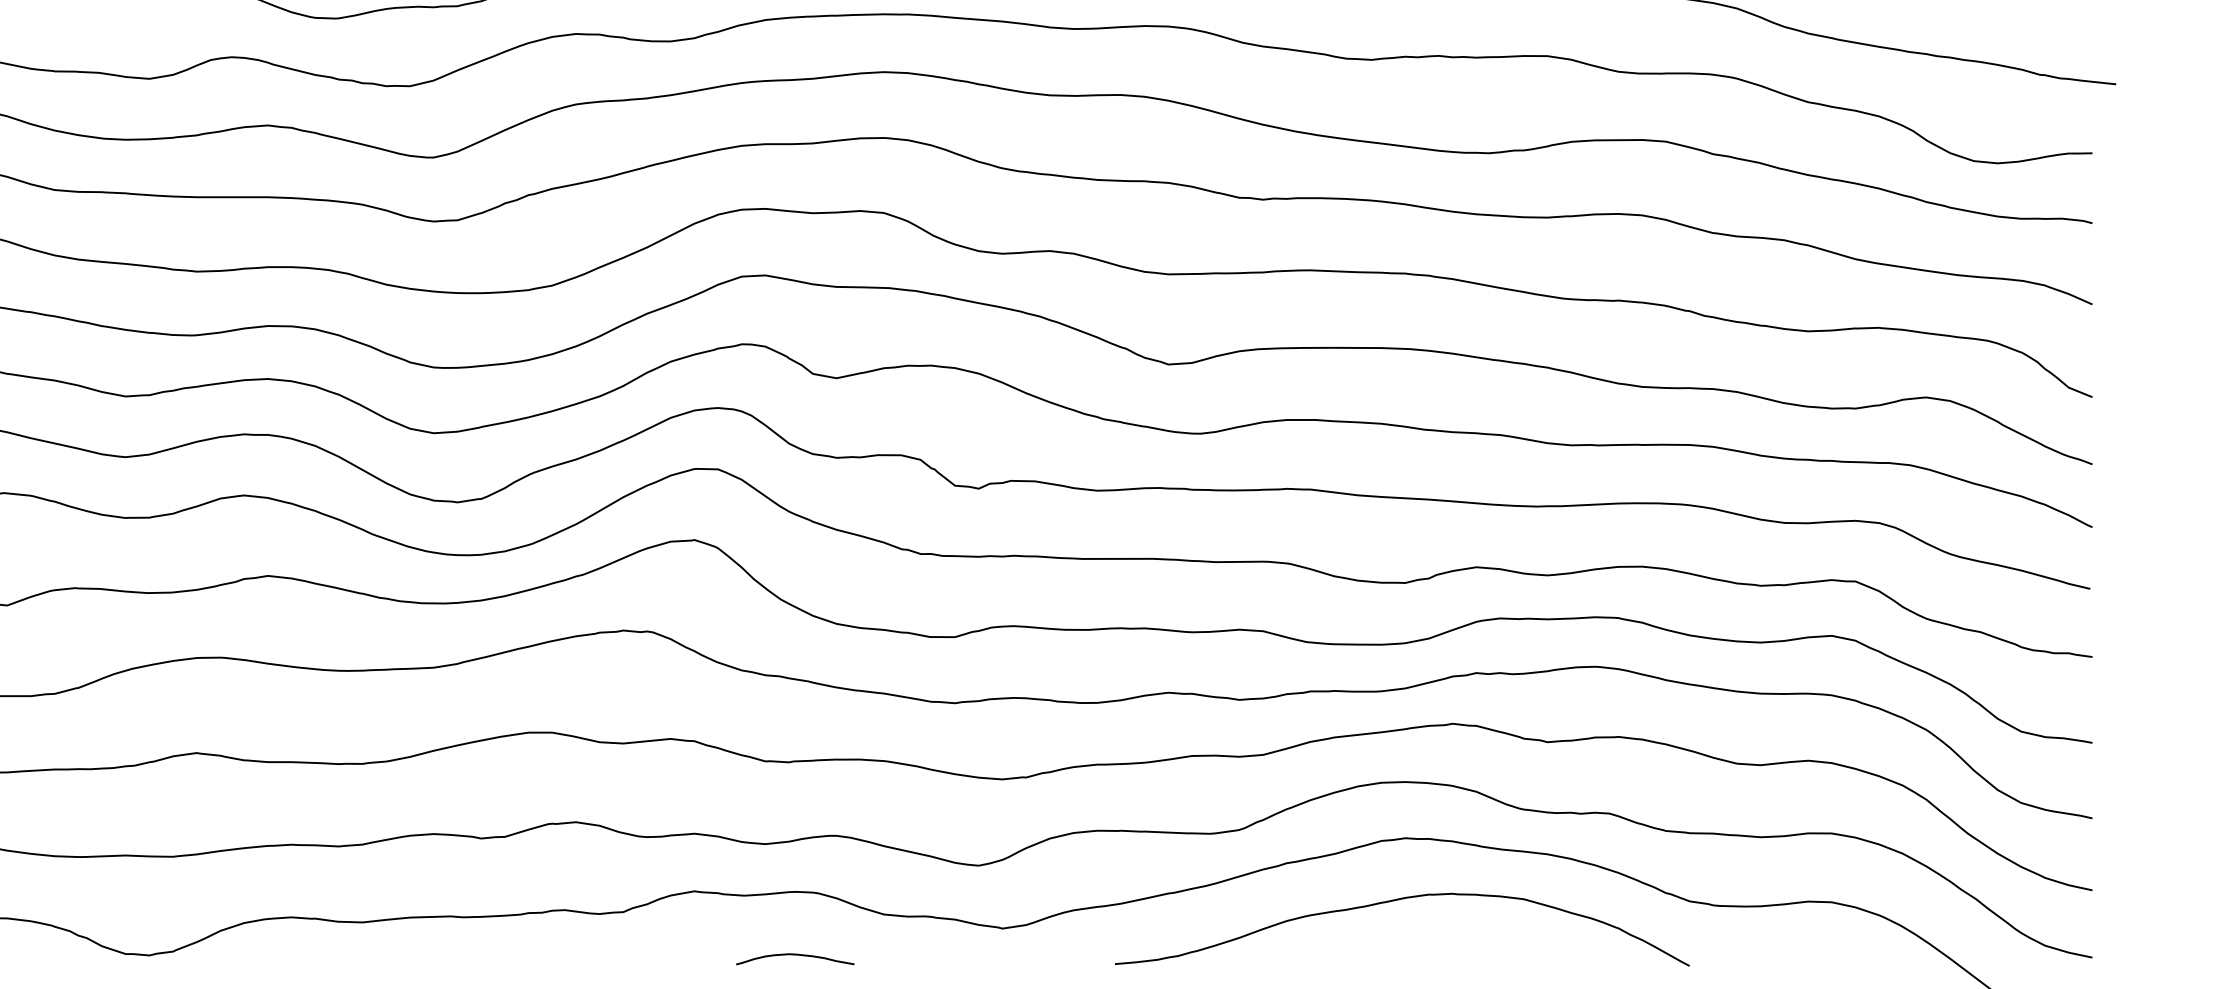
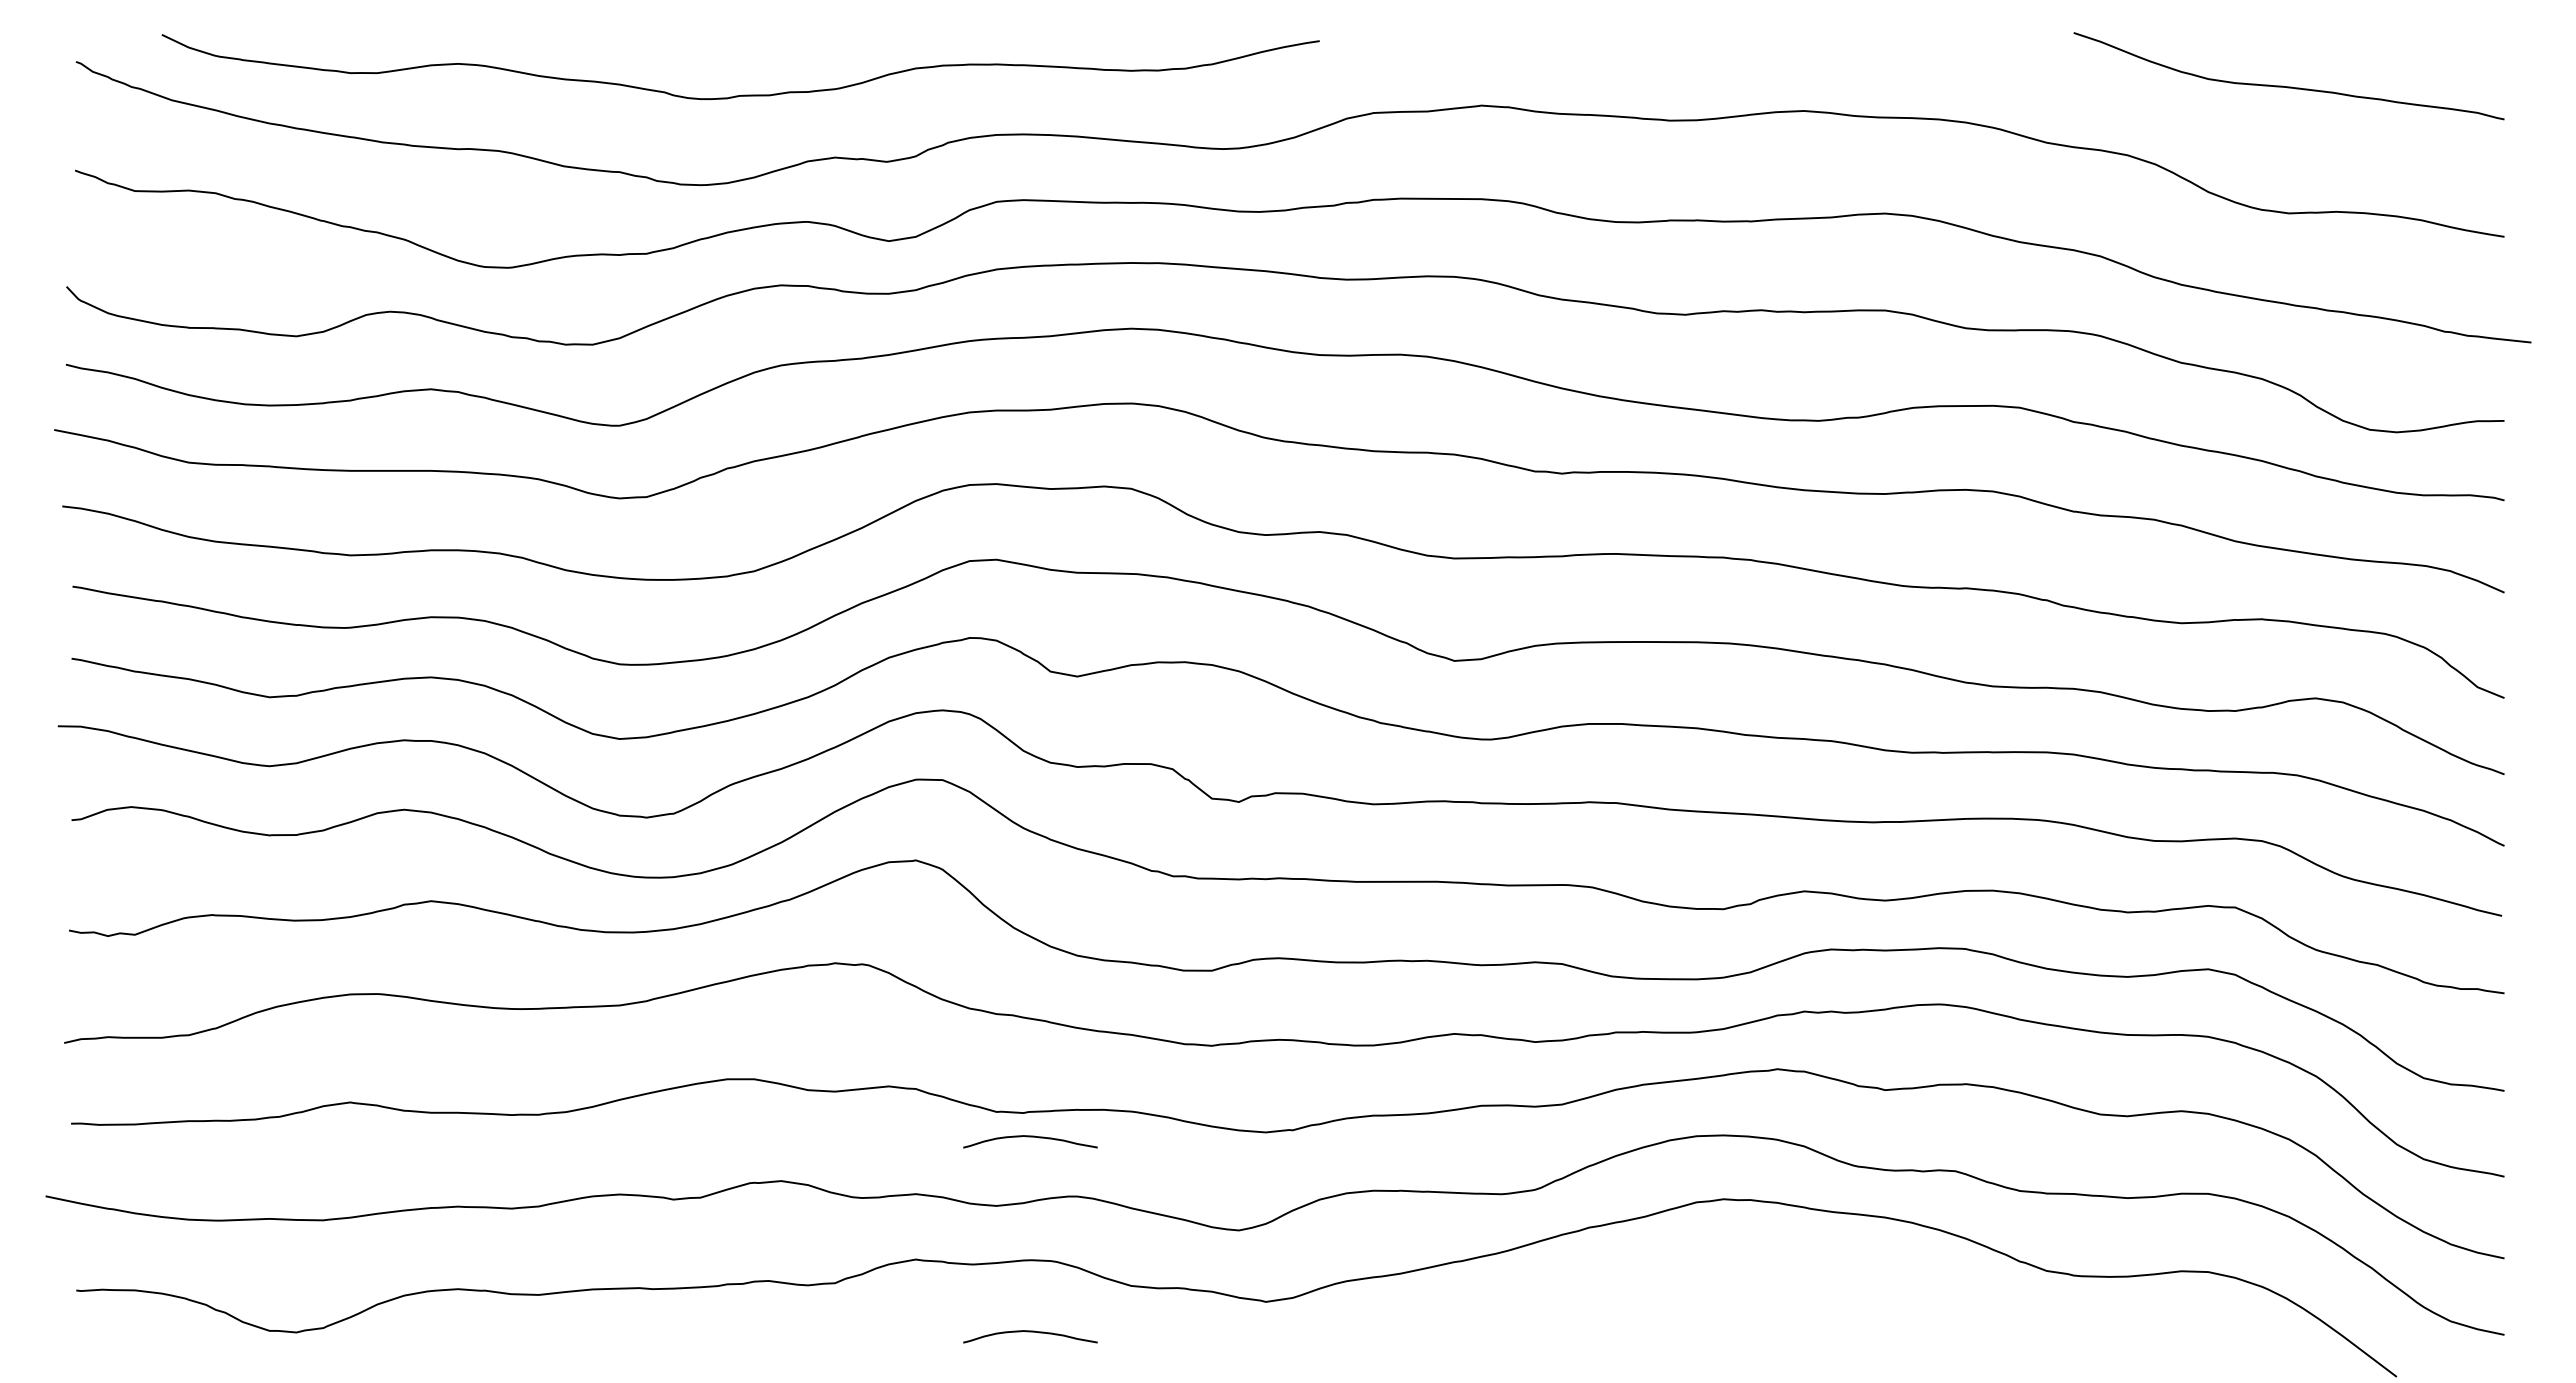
curve: (795, 783) -> (1030, 1137), added
curve: (1396, 900) -> (1713, 1270), removed

